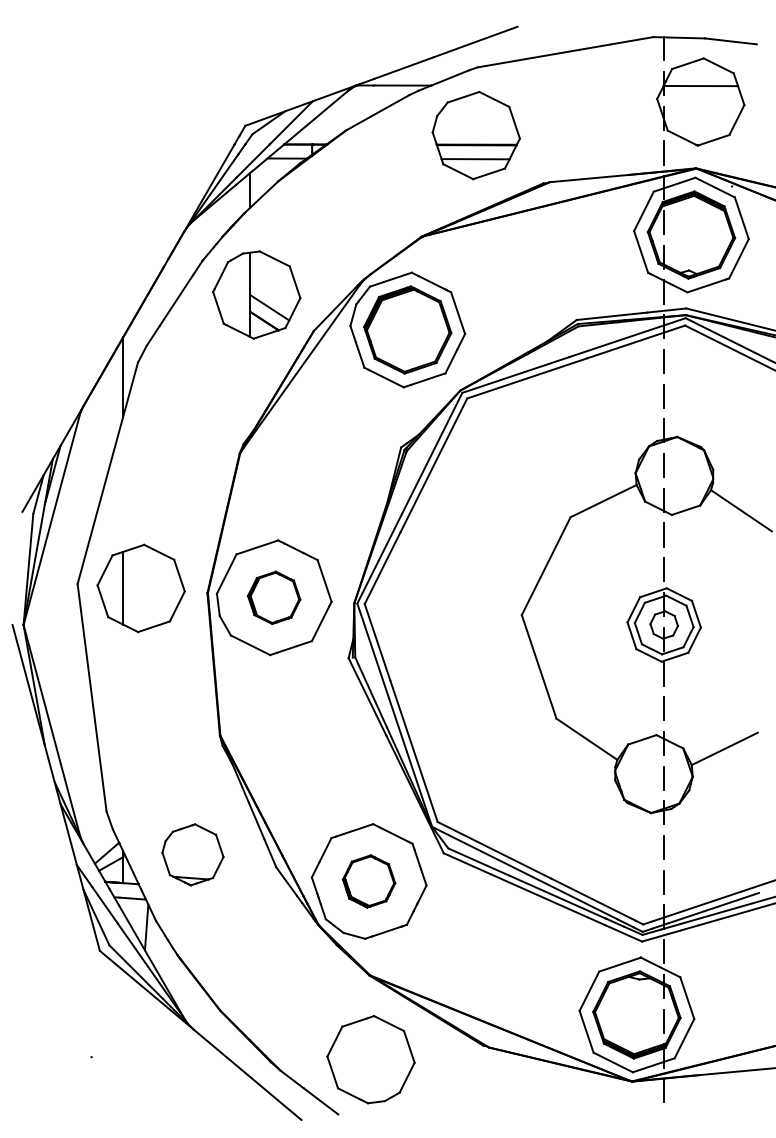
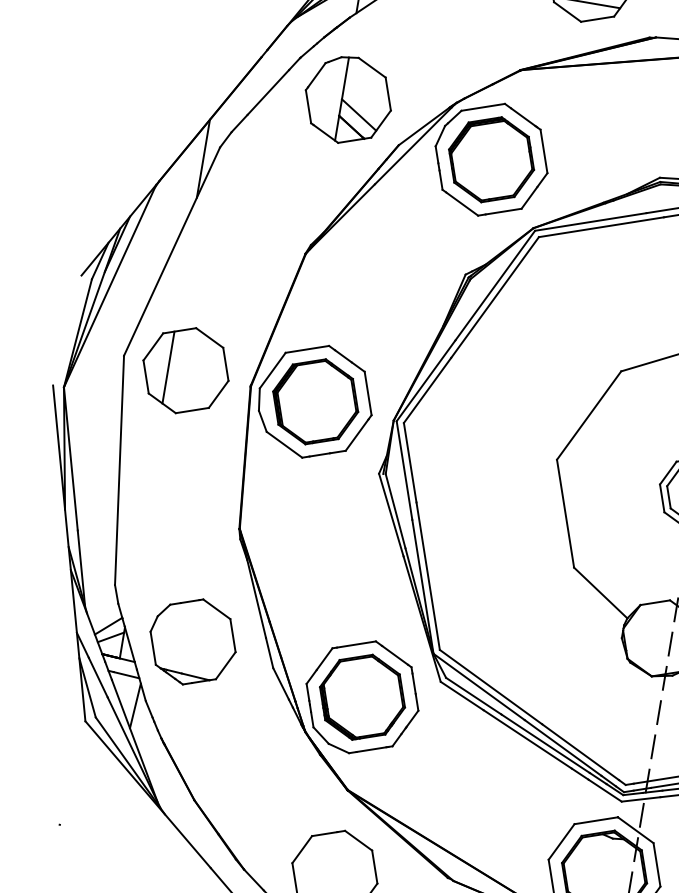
part: (273, 597) -> (315, 401), size x1.67
part: (192, 854) -> (192, 641), size x1.43
part: (368, 881) -> (361, 697), size x1.67

